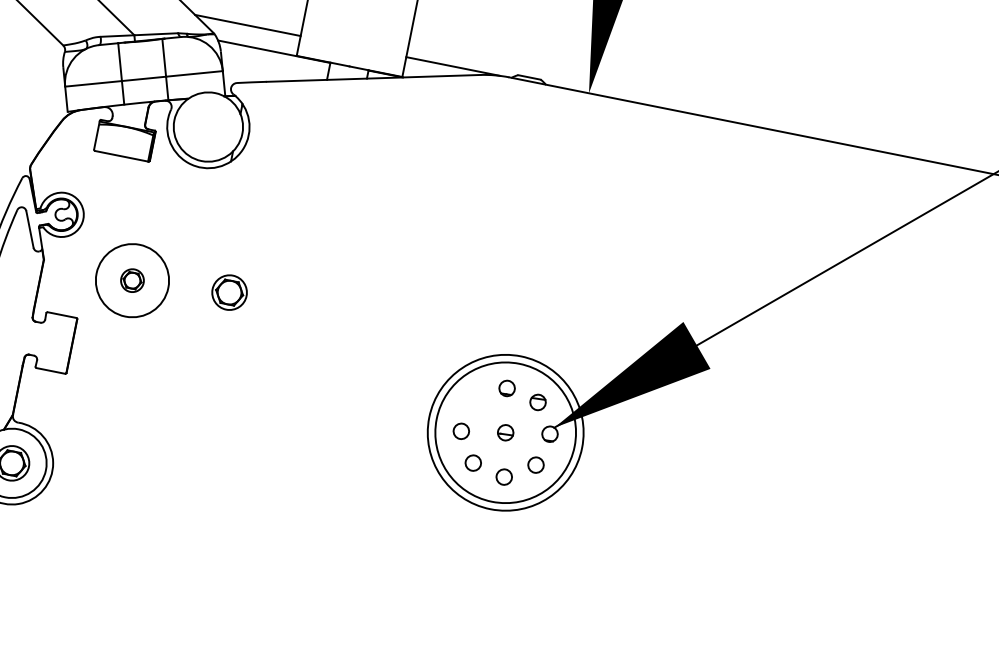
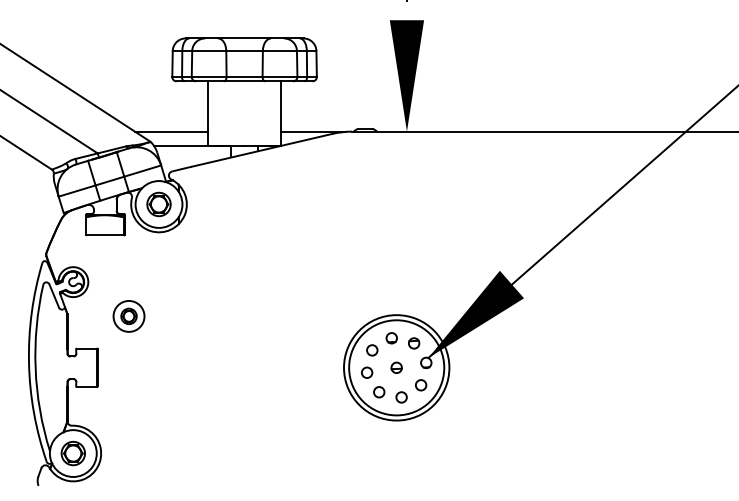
circle: (131, 279) -> (128, 315), size x0.62
part: (228, 292) -> (158, 204), moved
circle: (475, 400) -> (372, 350), added

